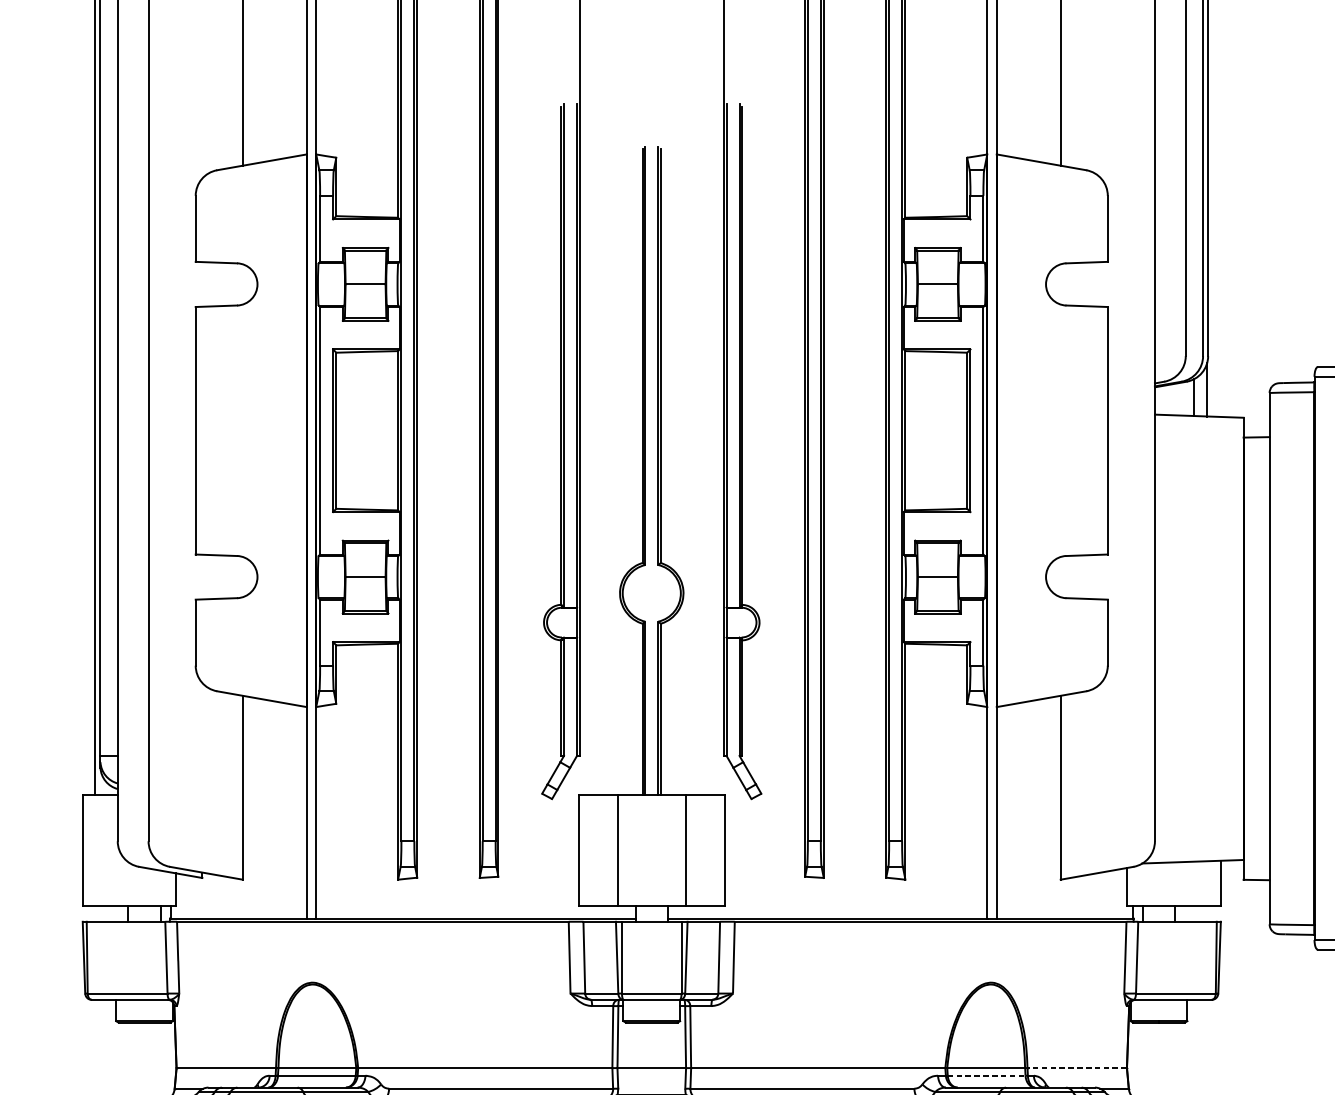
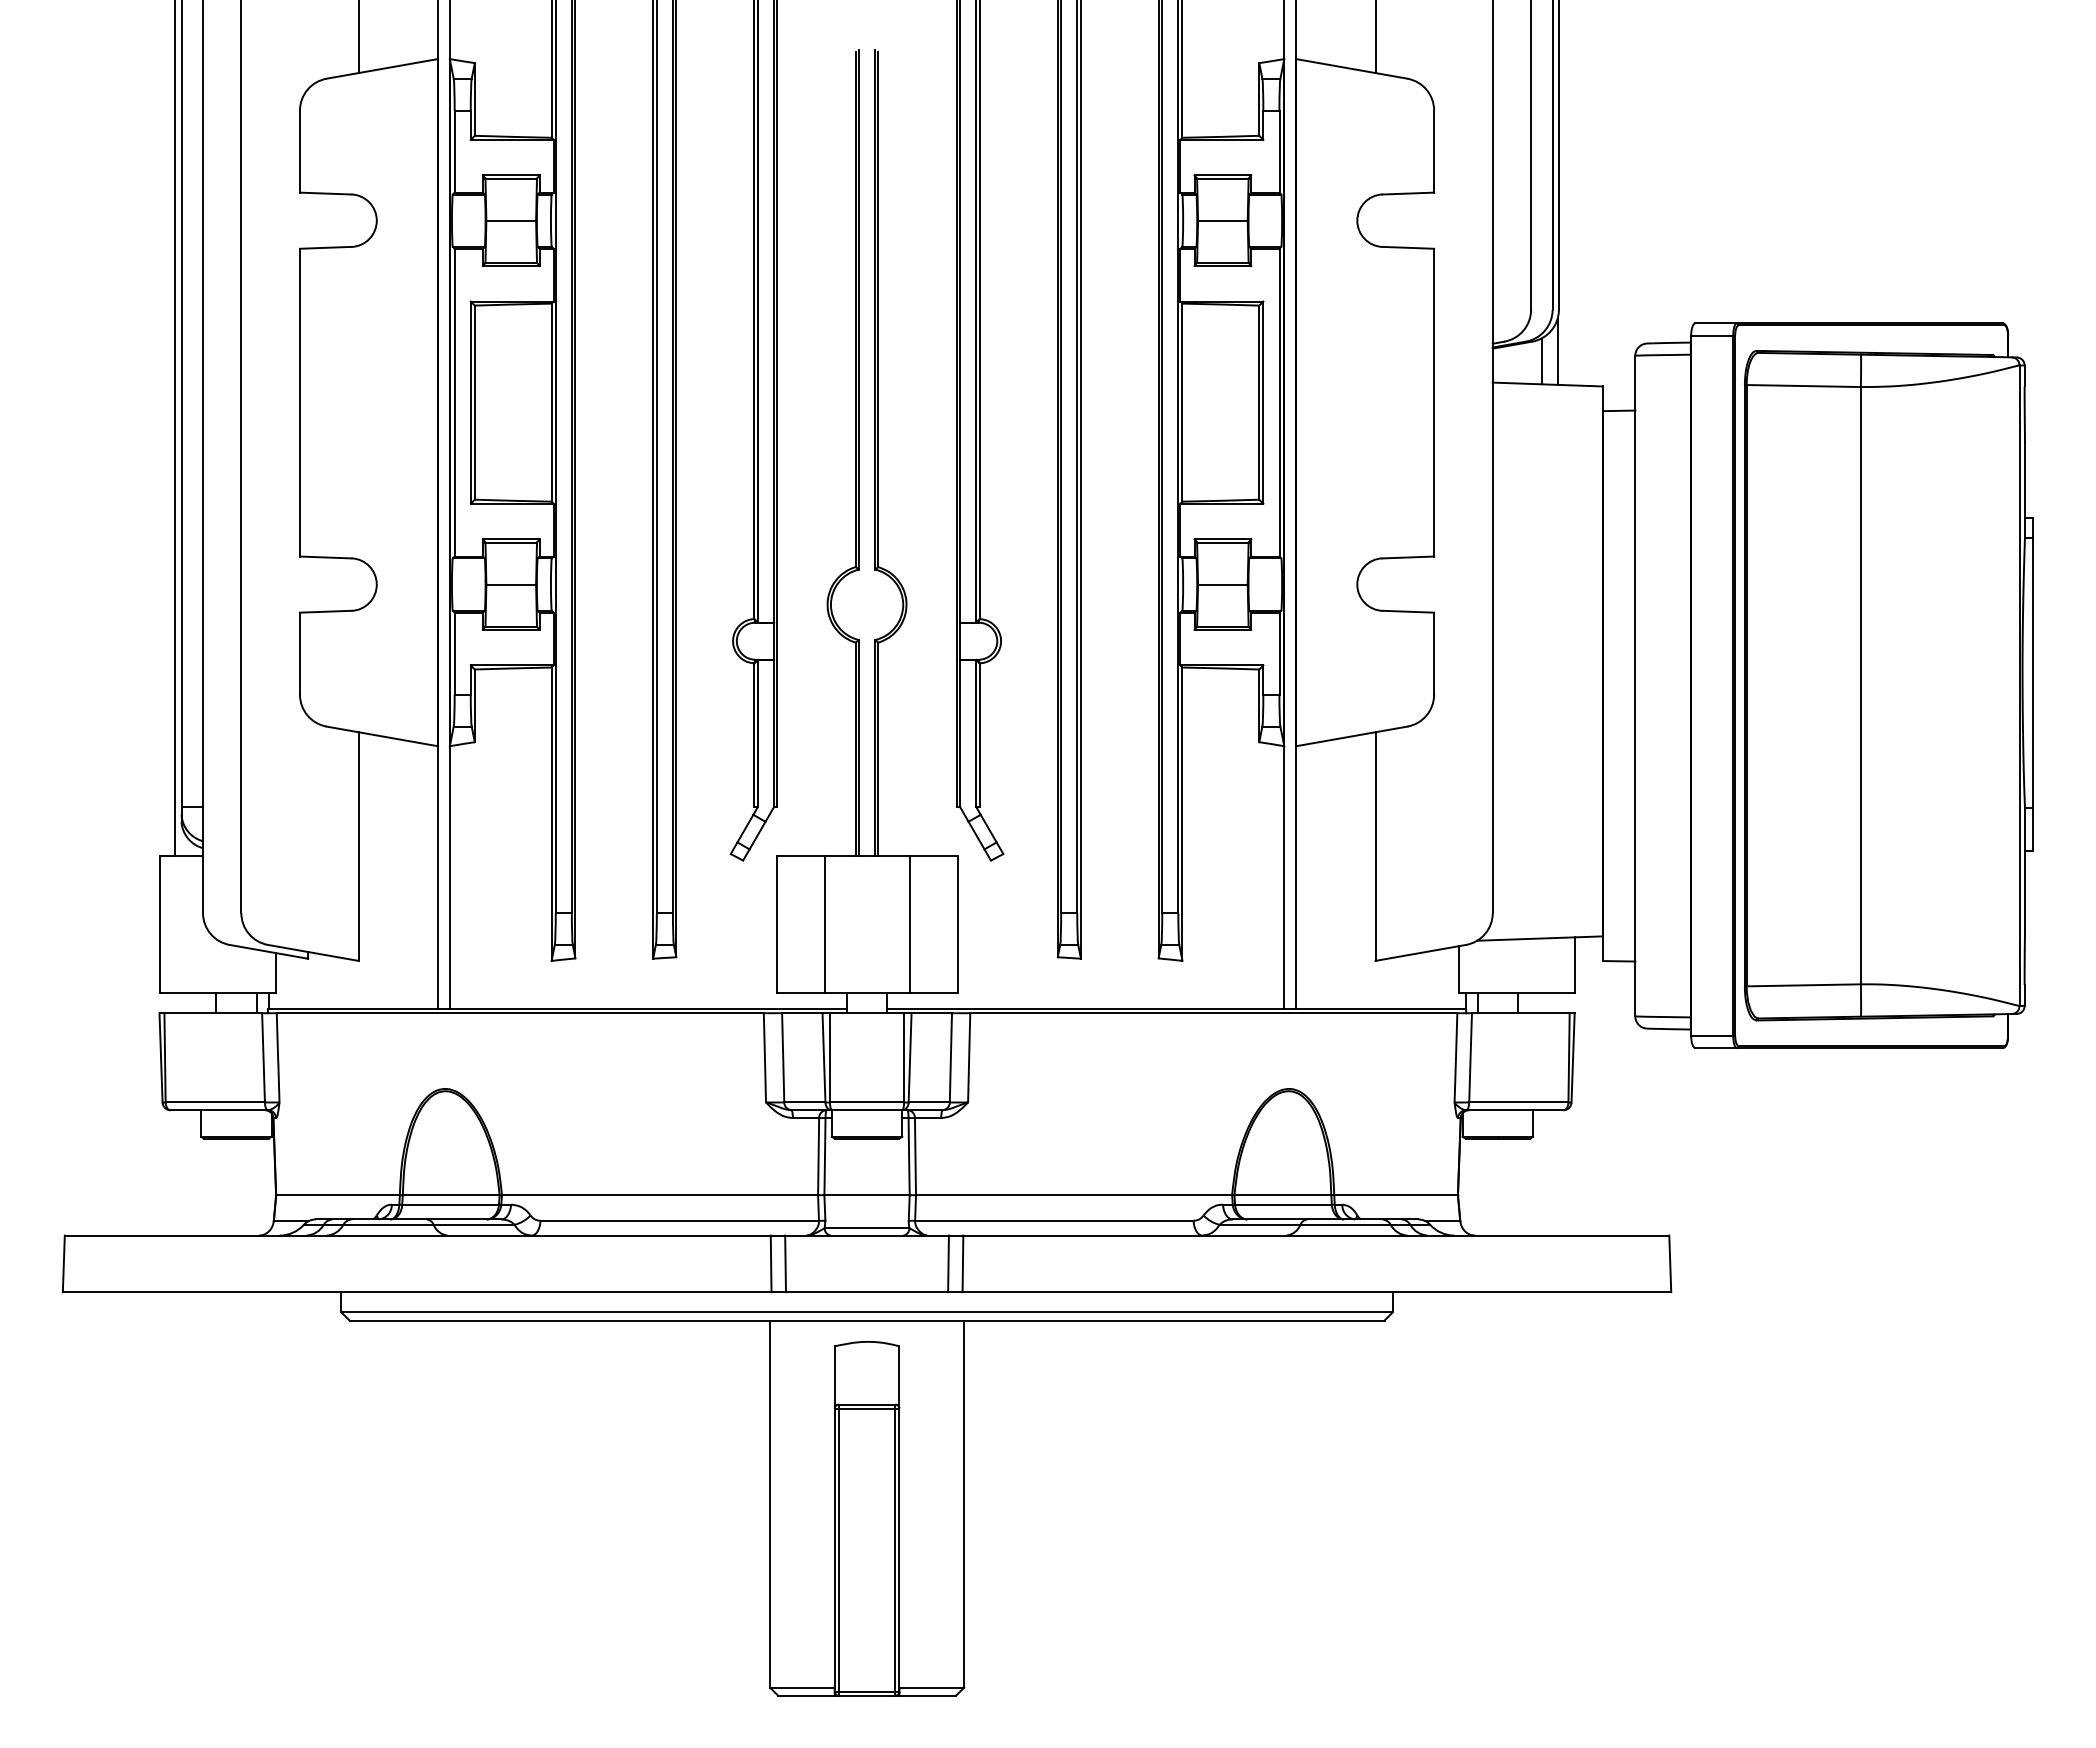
line: (1077, 1068) -> (1396, 1195), dashed -> solid
line: (986, 1075) -> (1283, 1204), dashed -> solid

